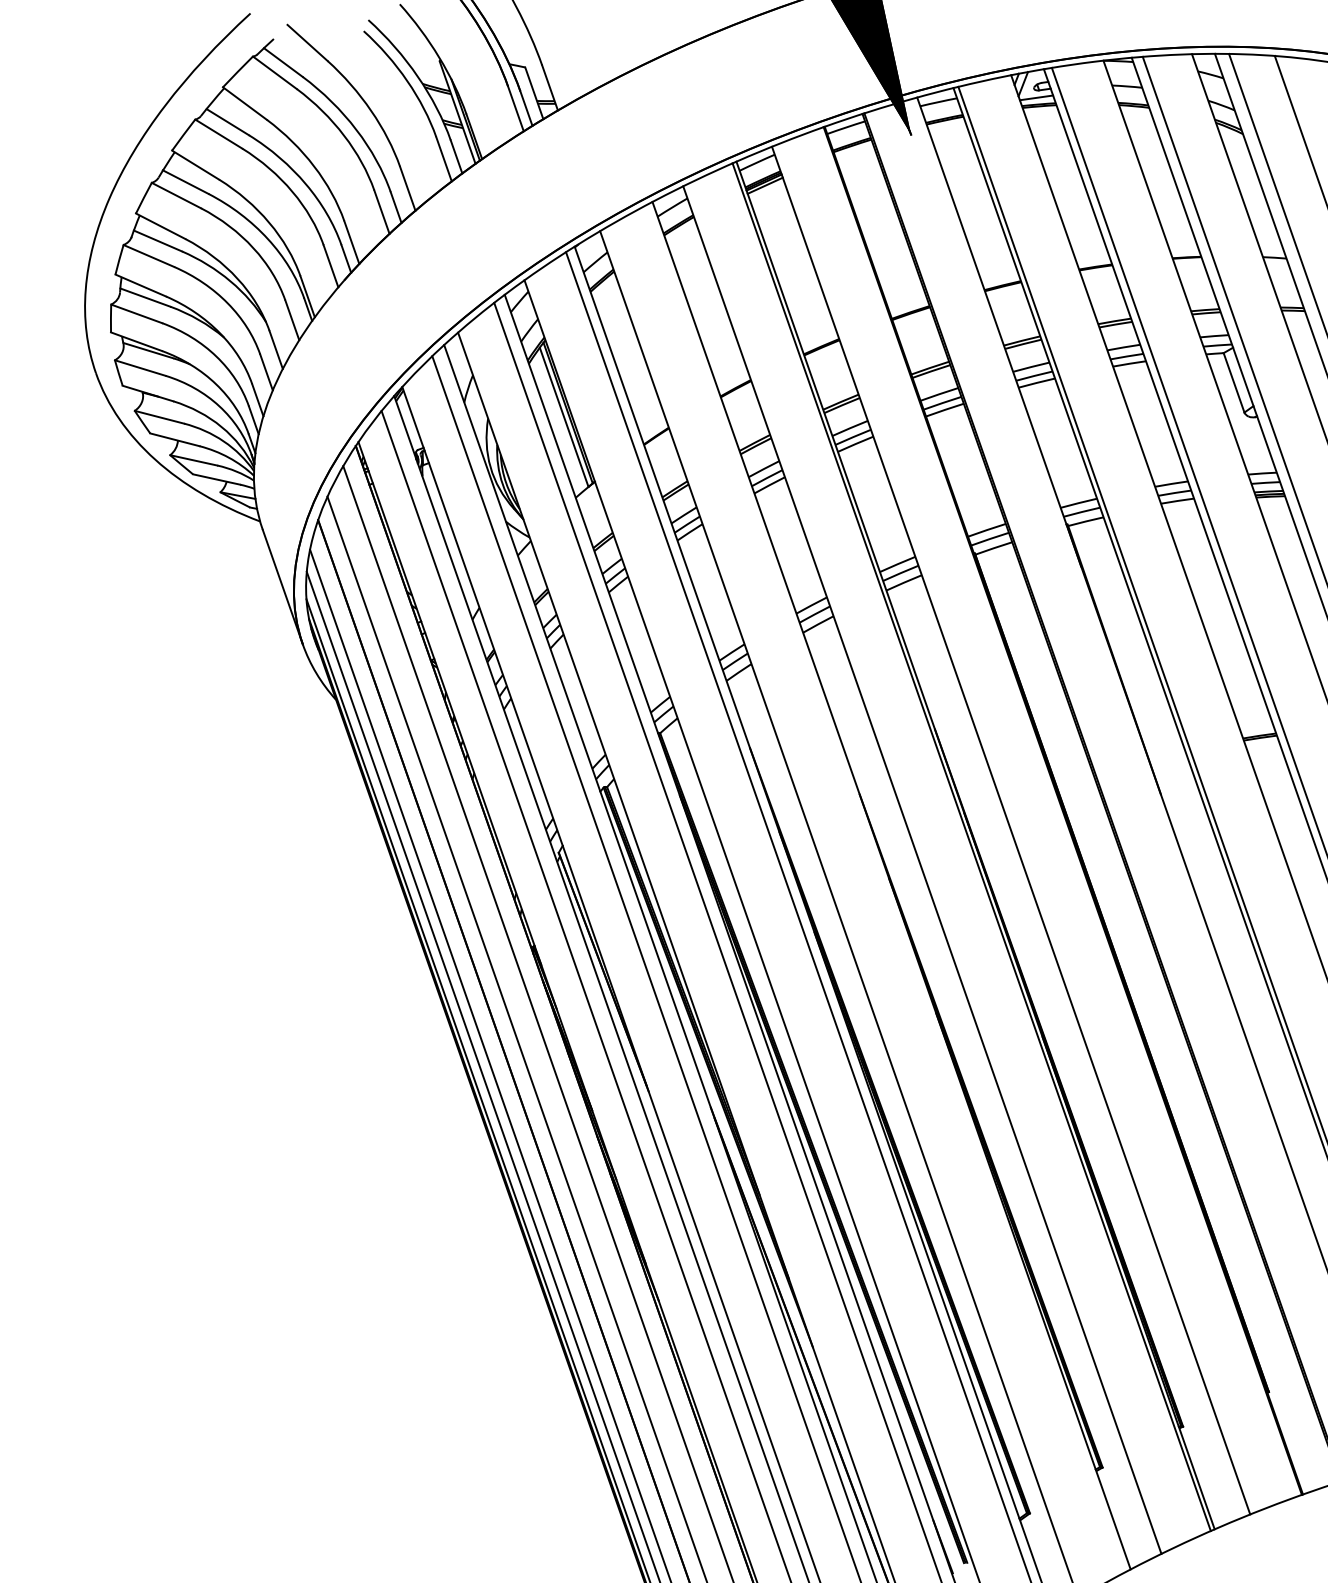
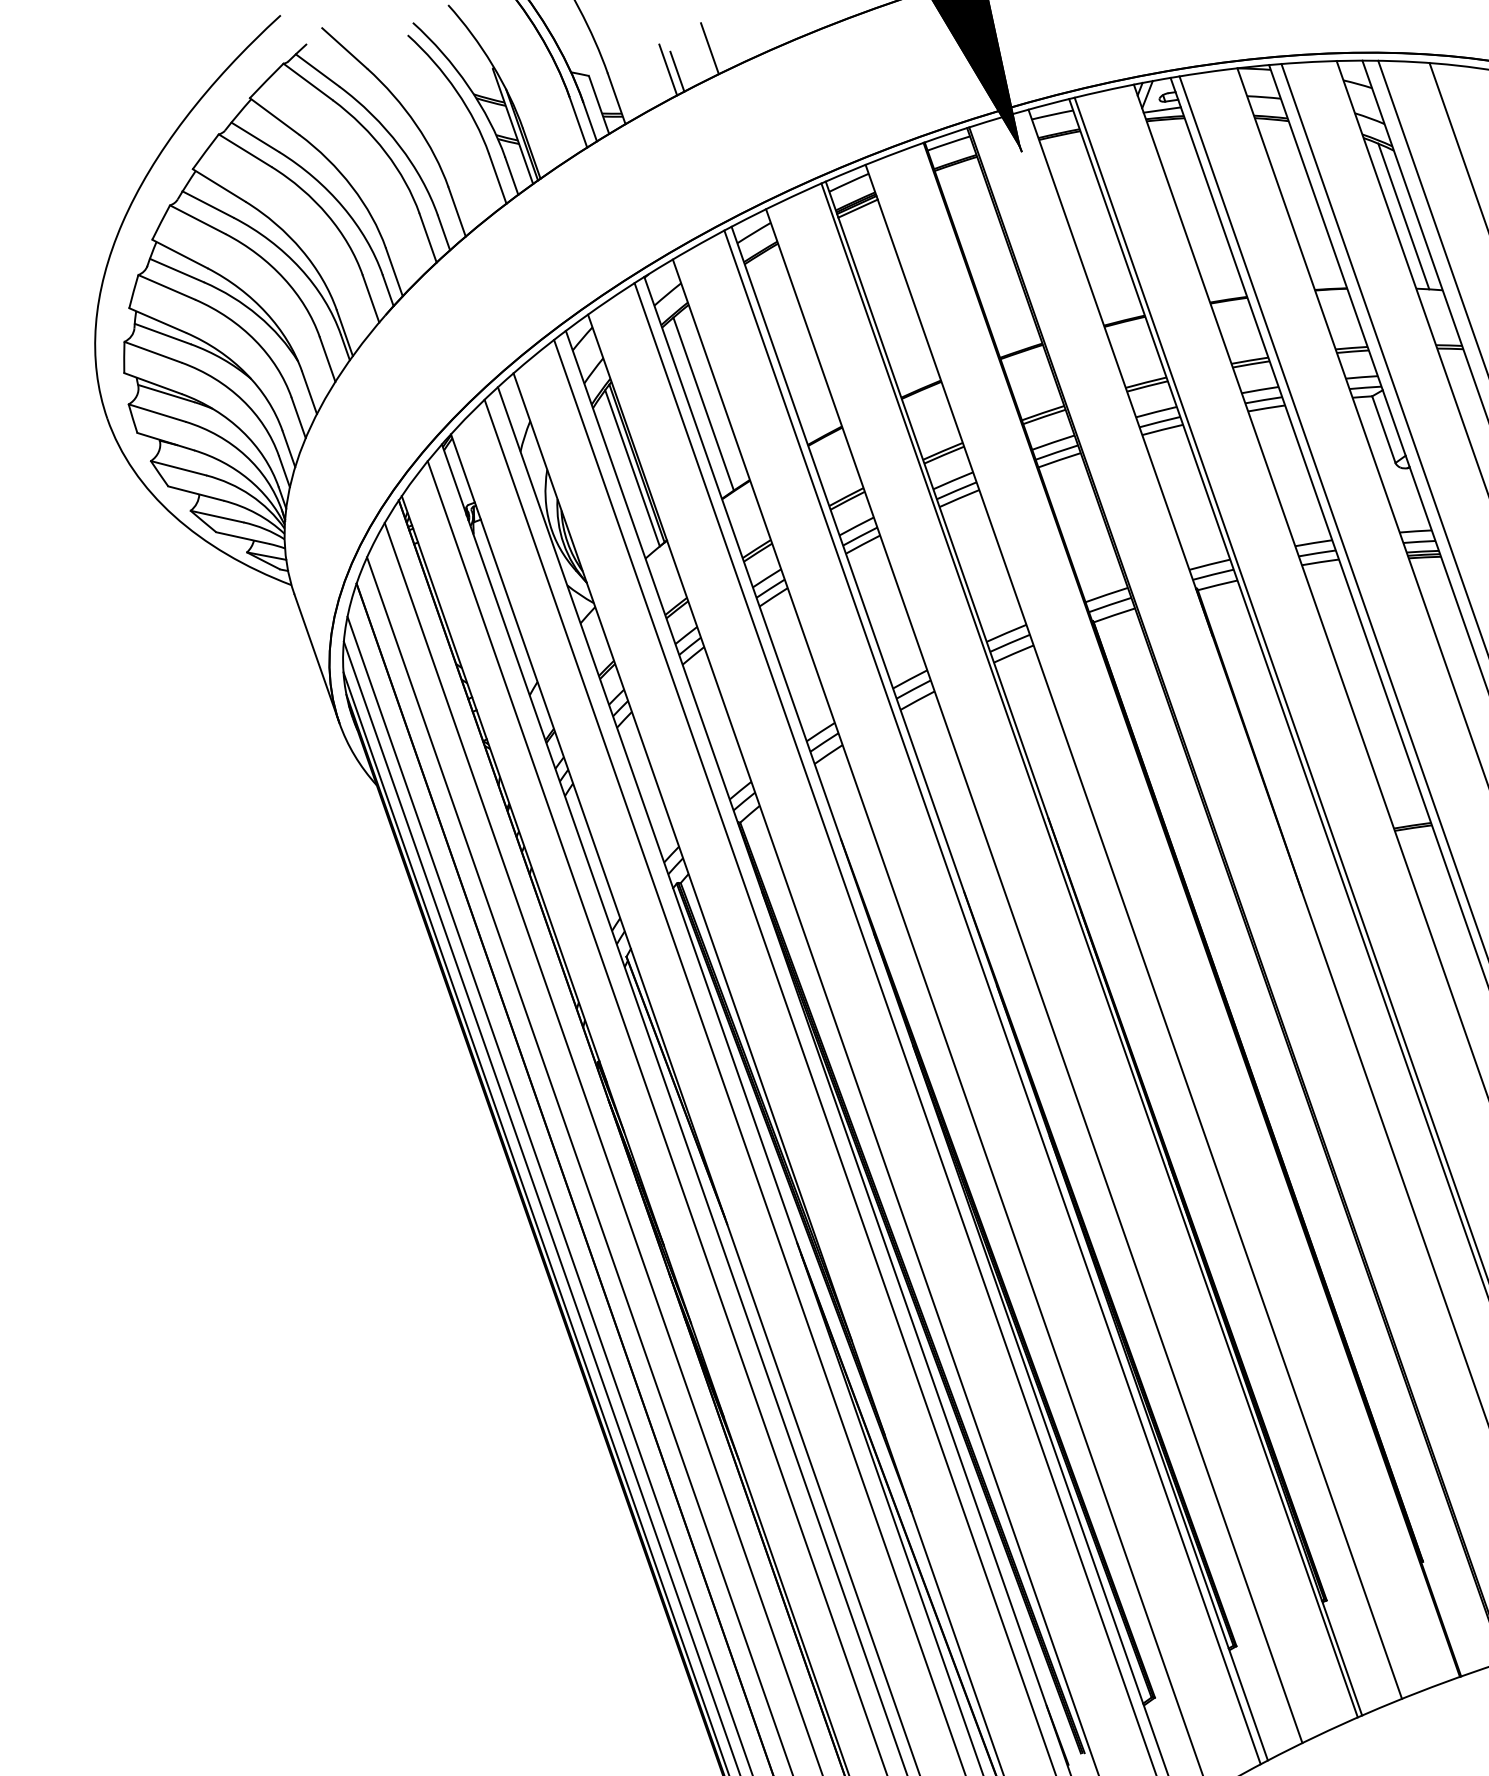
line: (632, 43) -> (709, 48), added
line: (596, 61) -> (668, 69), added
line: (604, 63) -> (677, 71), added
line: (1251, 192) -> (1403, 216), added
line: (627, 359) -> (703, 403), added
line: (885, 889) -> (992, 997), added

